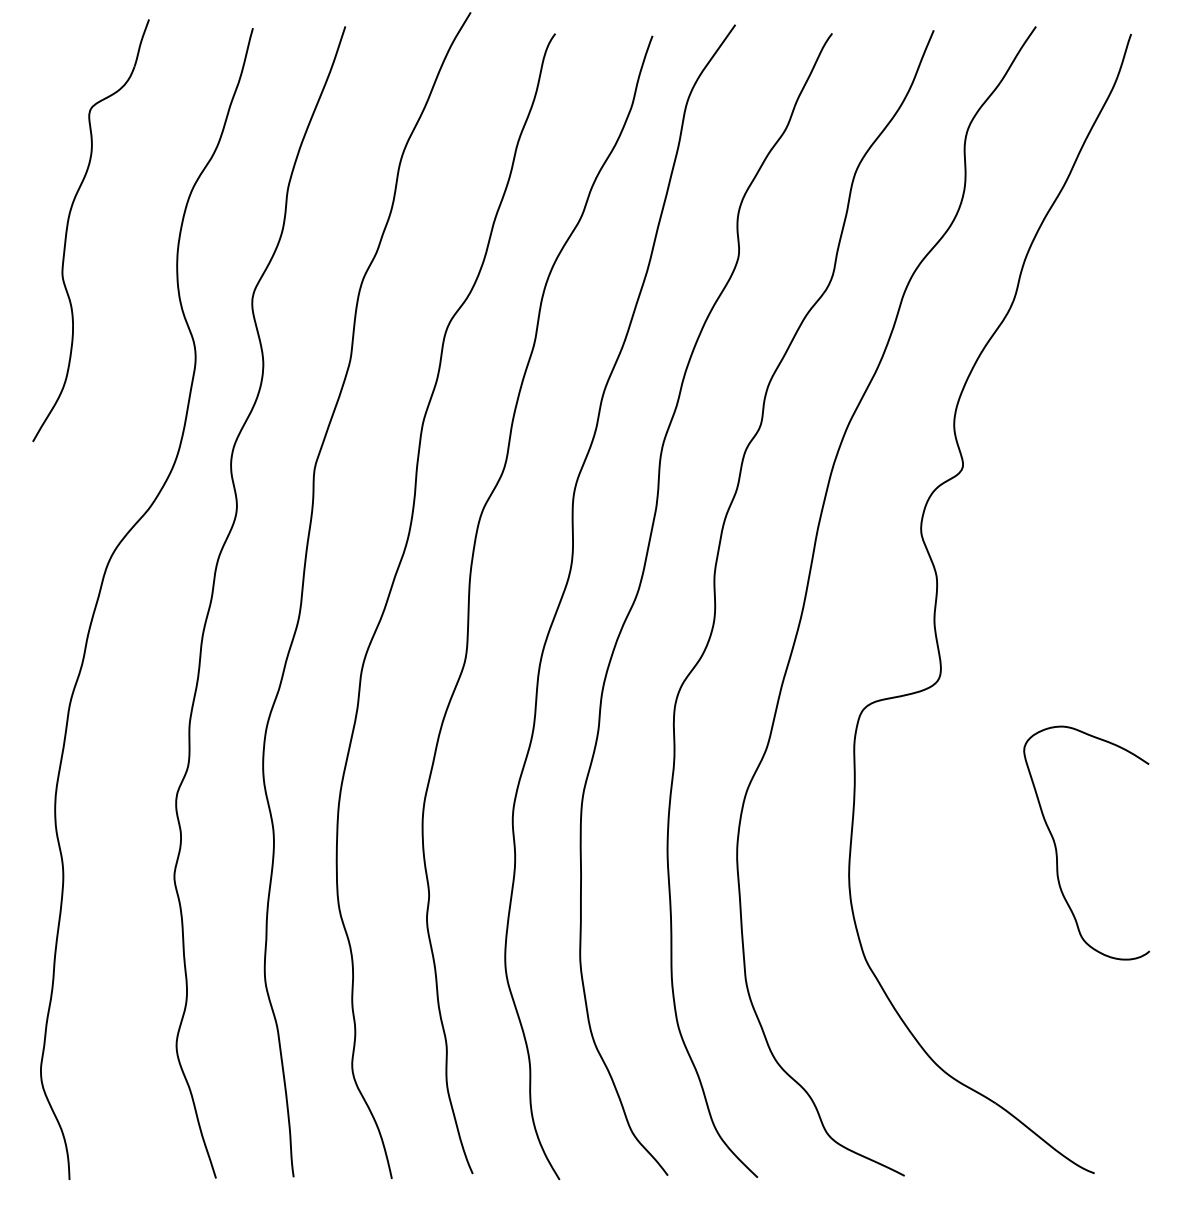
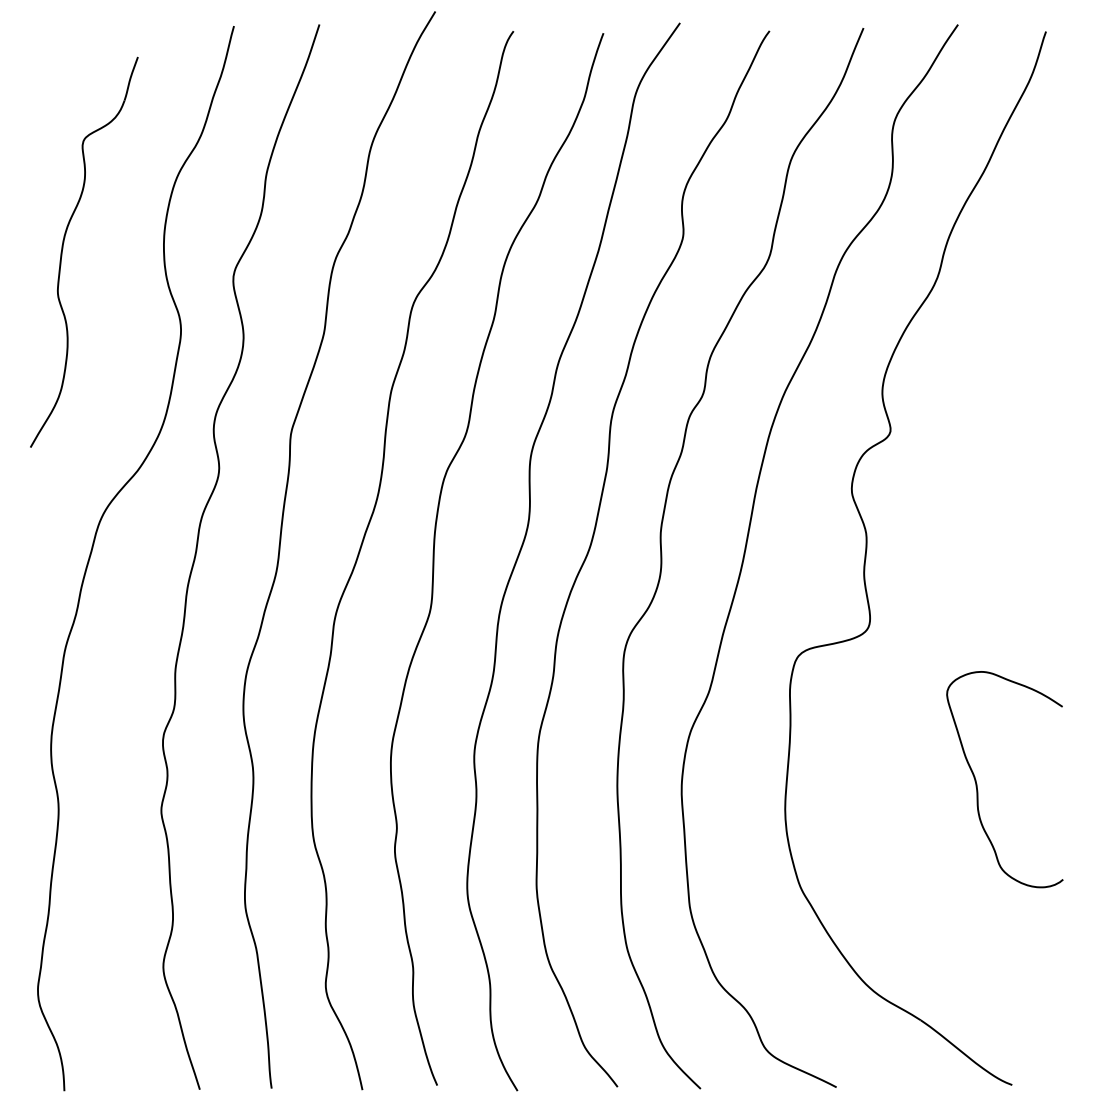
part: (68, 227) -> (63, 249), moved

